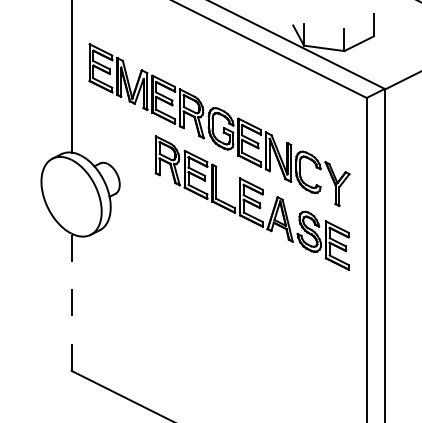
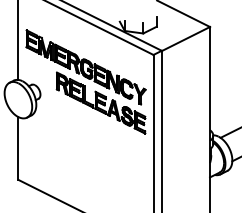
line: (71, 300) -> (18, 147), dashed -> solid

